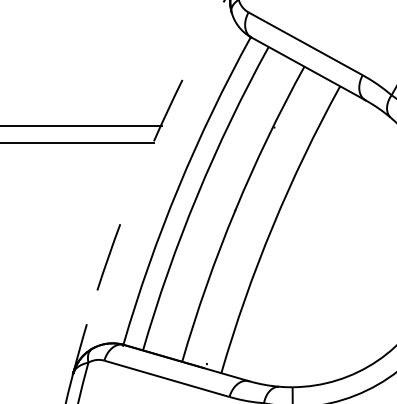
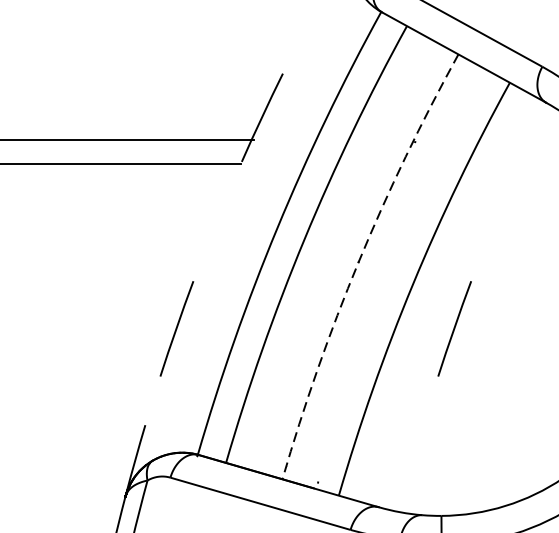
arc: (235, 210) -> (359, 261), solid -> dashed
line: (301, 257) -> (454, 329), added

